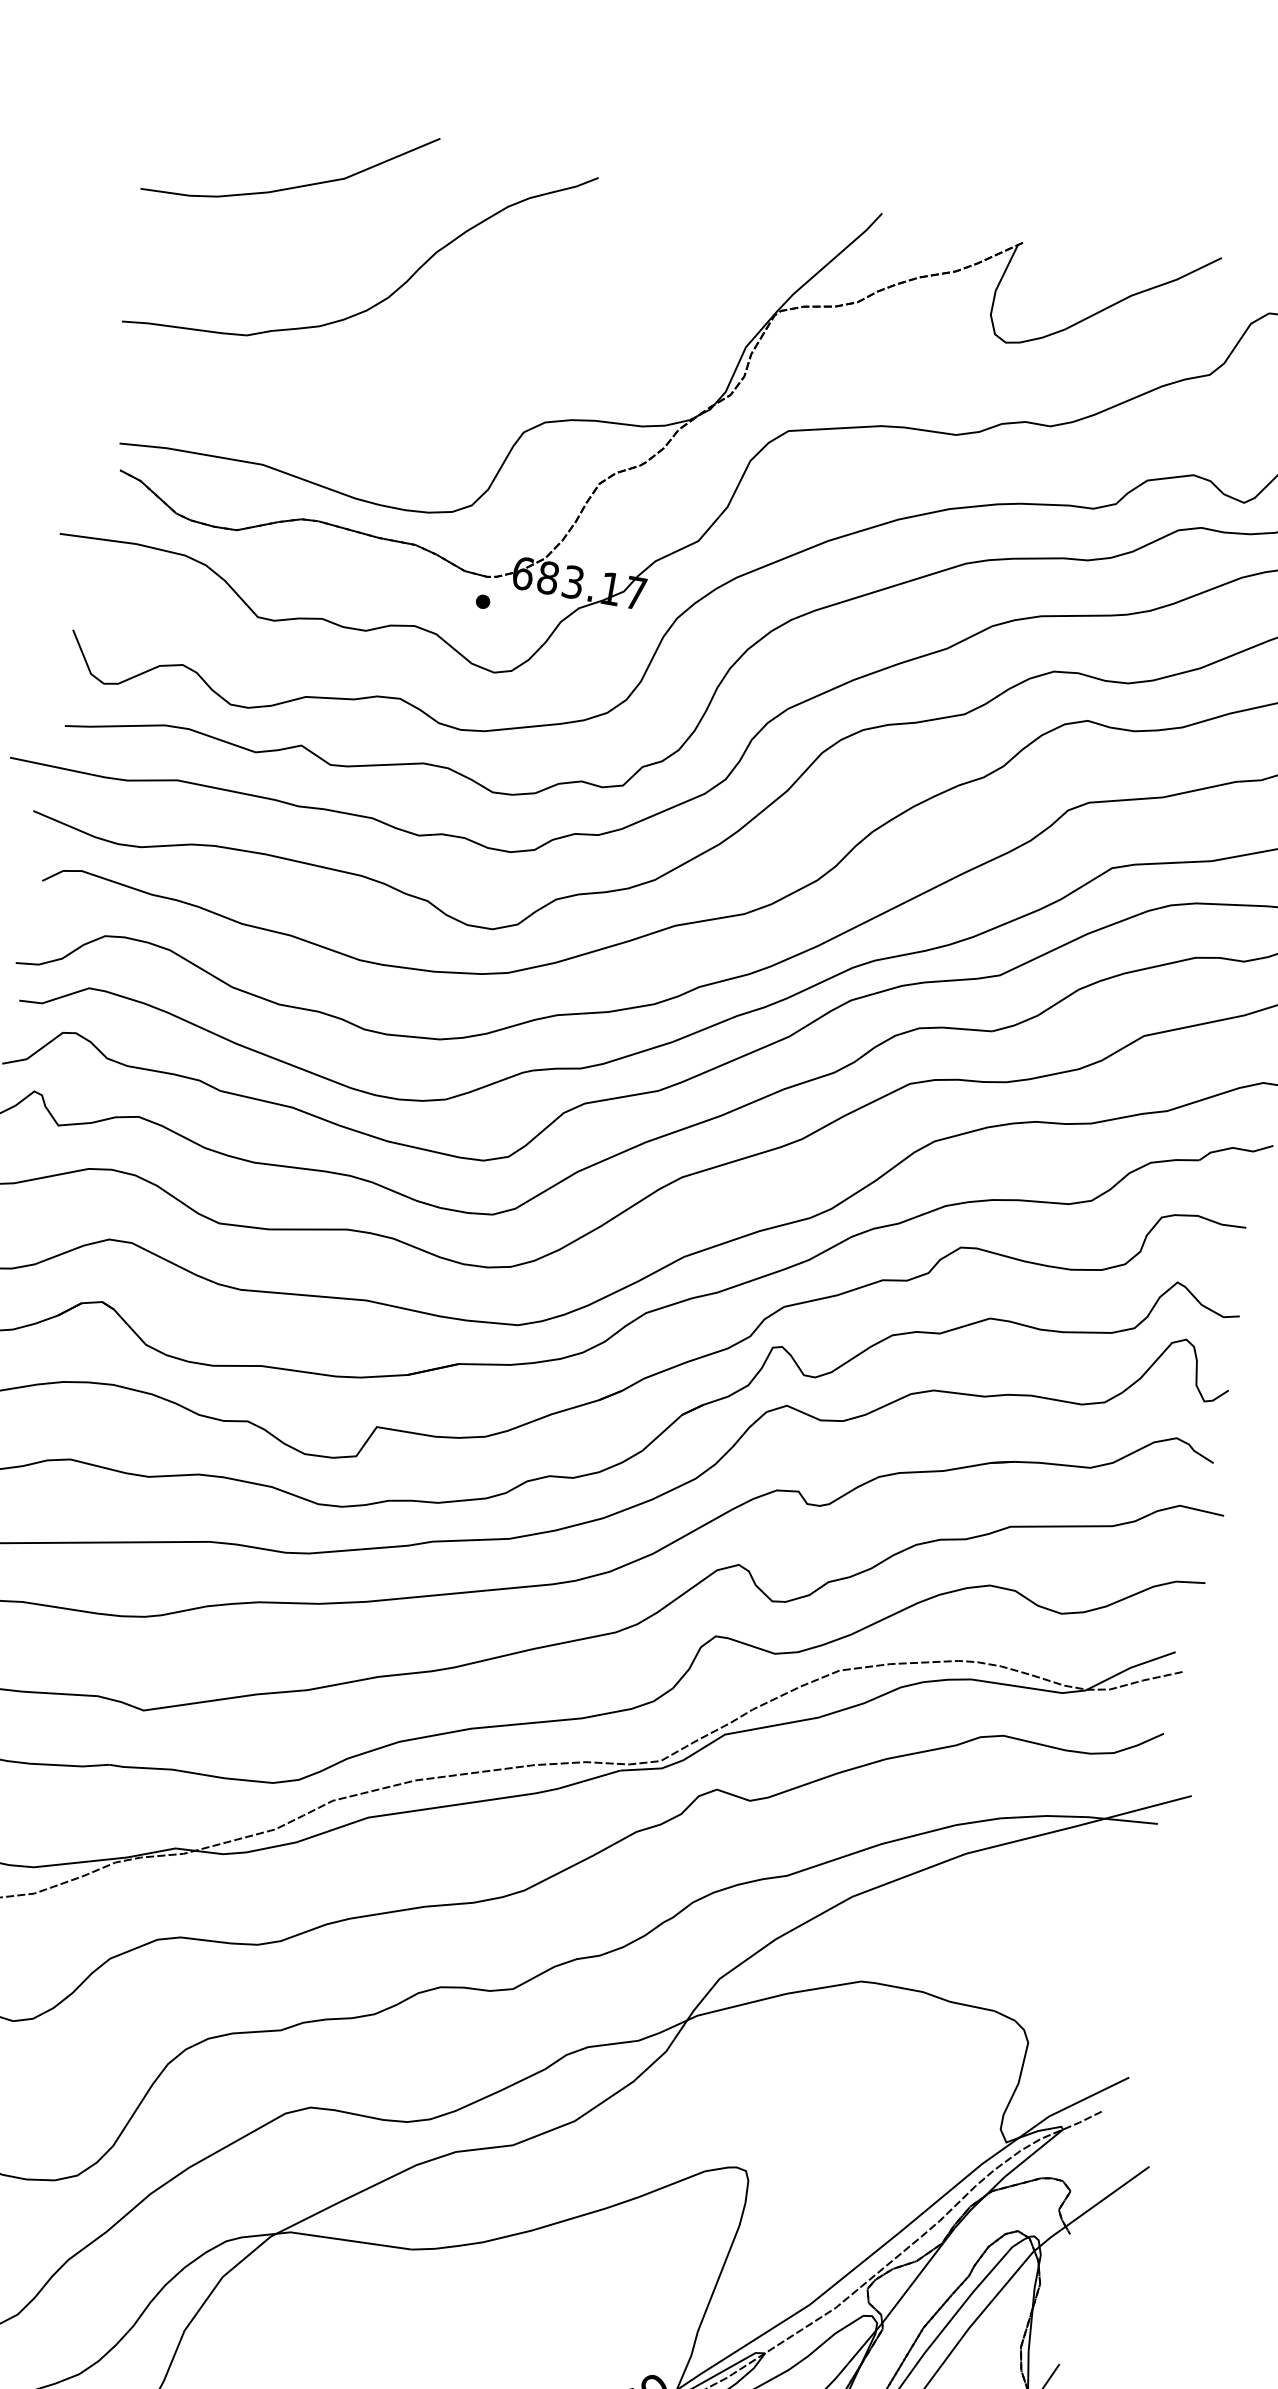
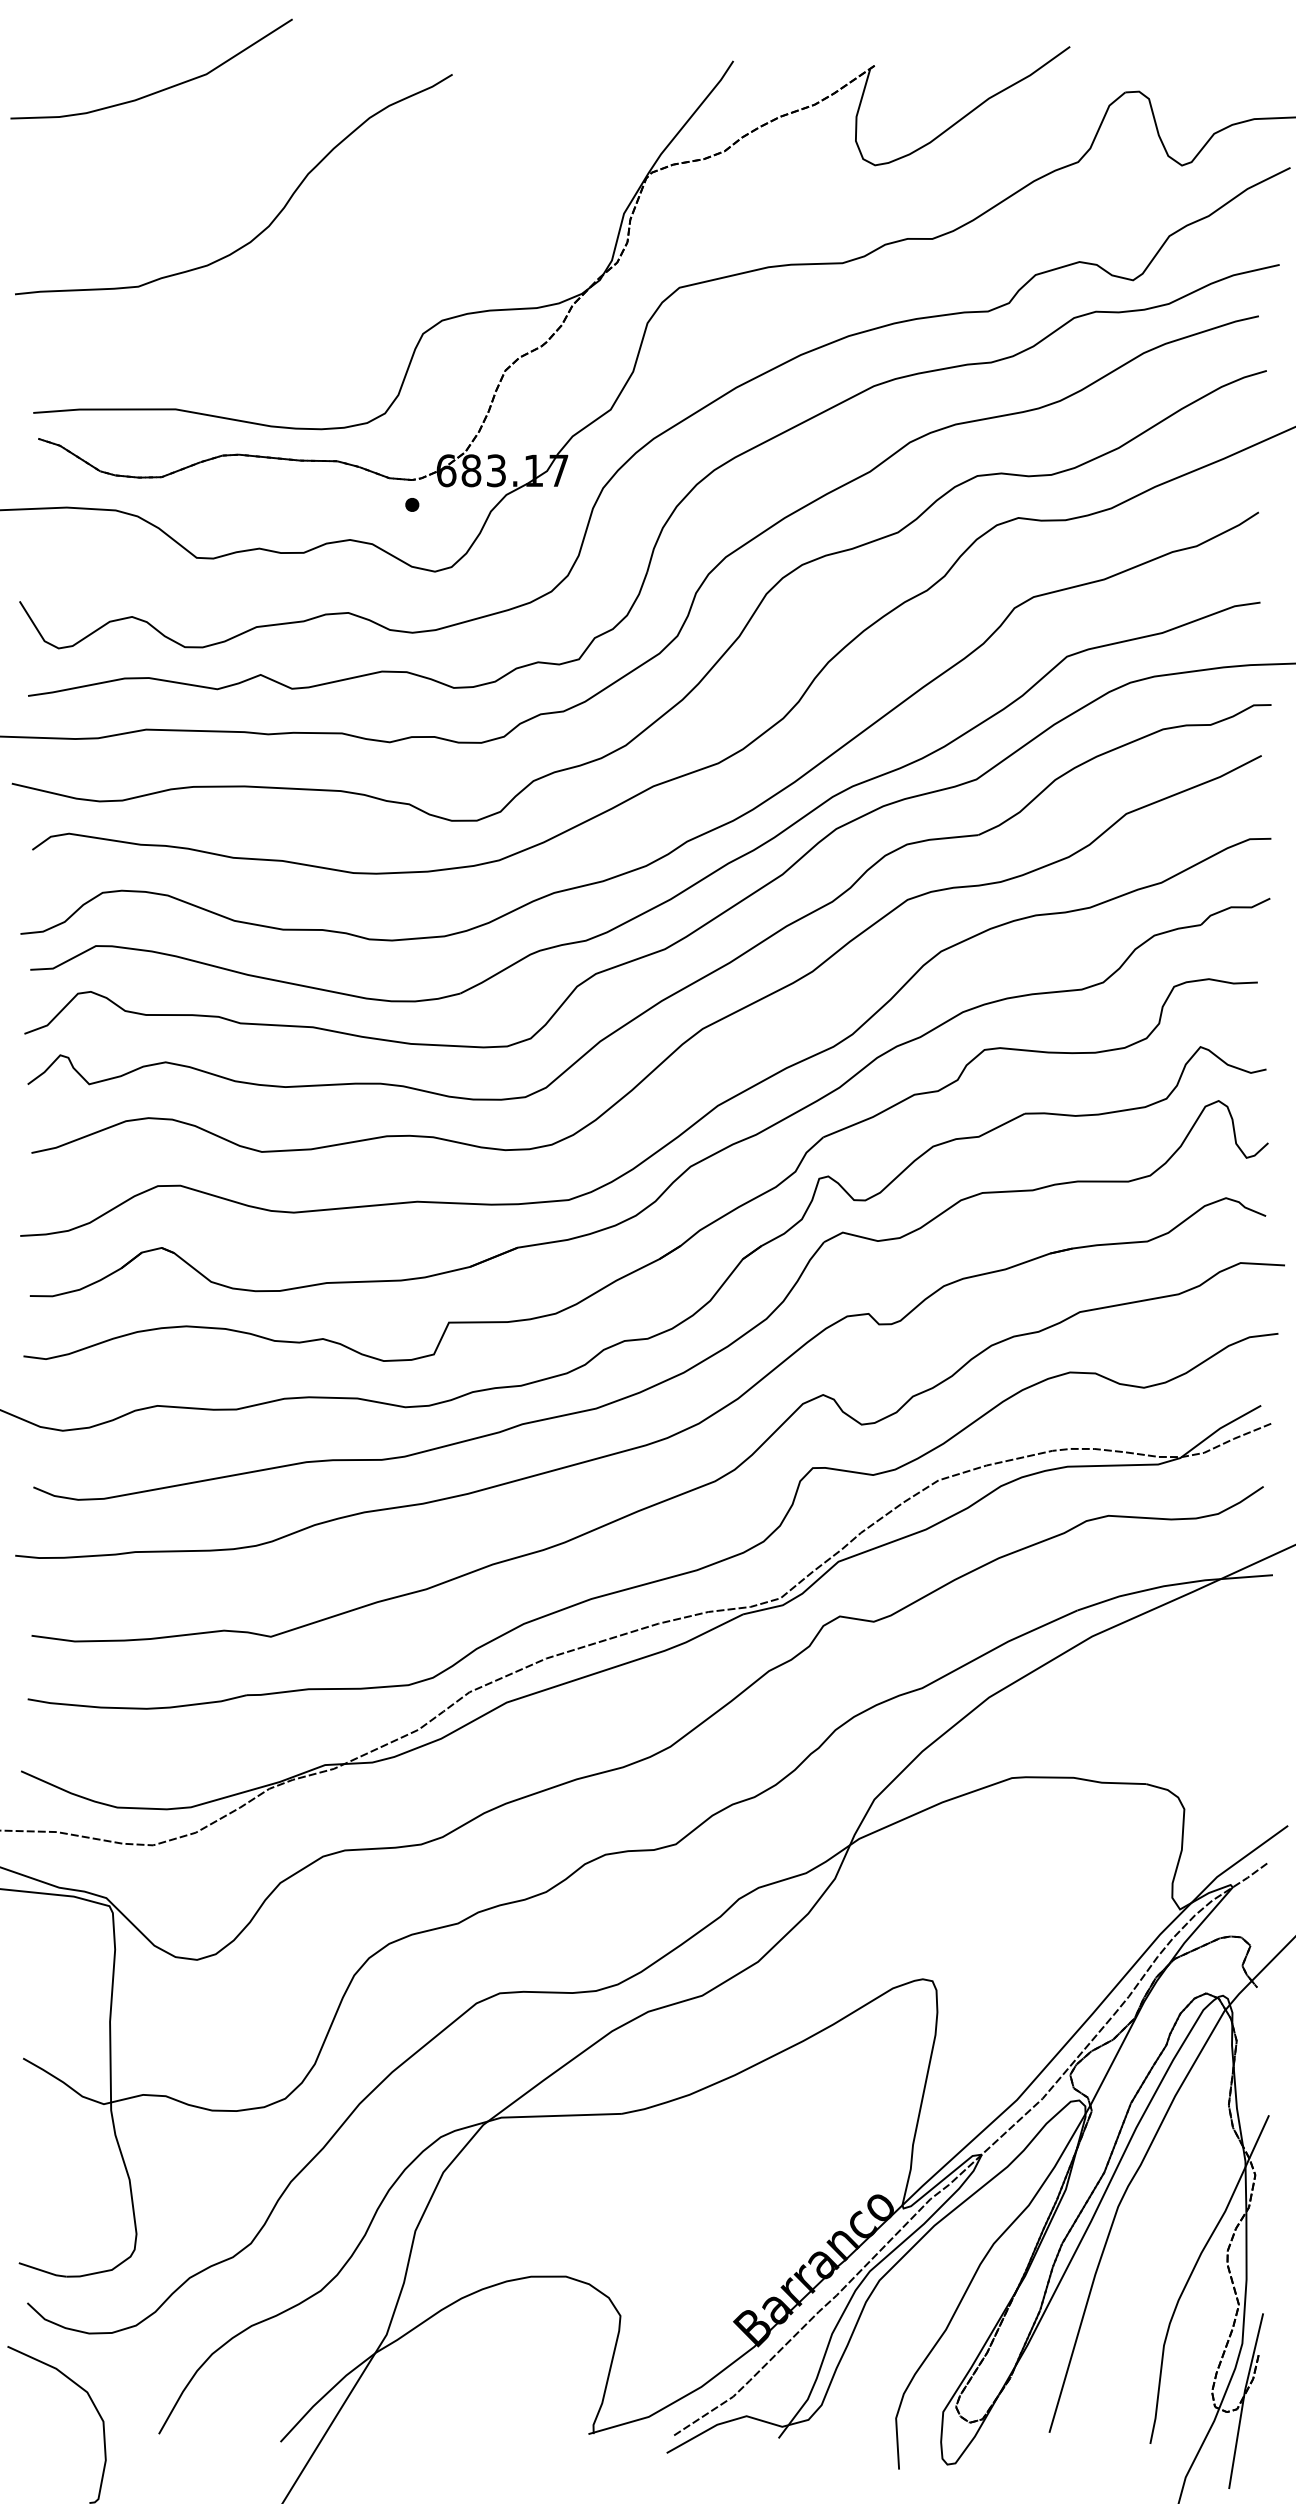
curve: (293, 186) -> (158, 90), moved

